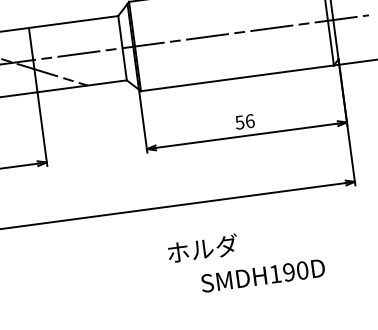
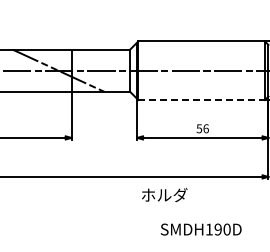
line: (238, 78) -> (202, 100), solid -> dashed
text: (202, 249) -> (164, 195), moved

